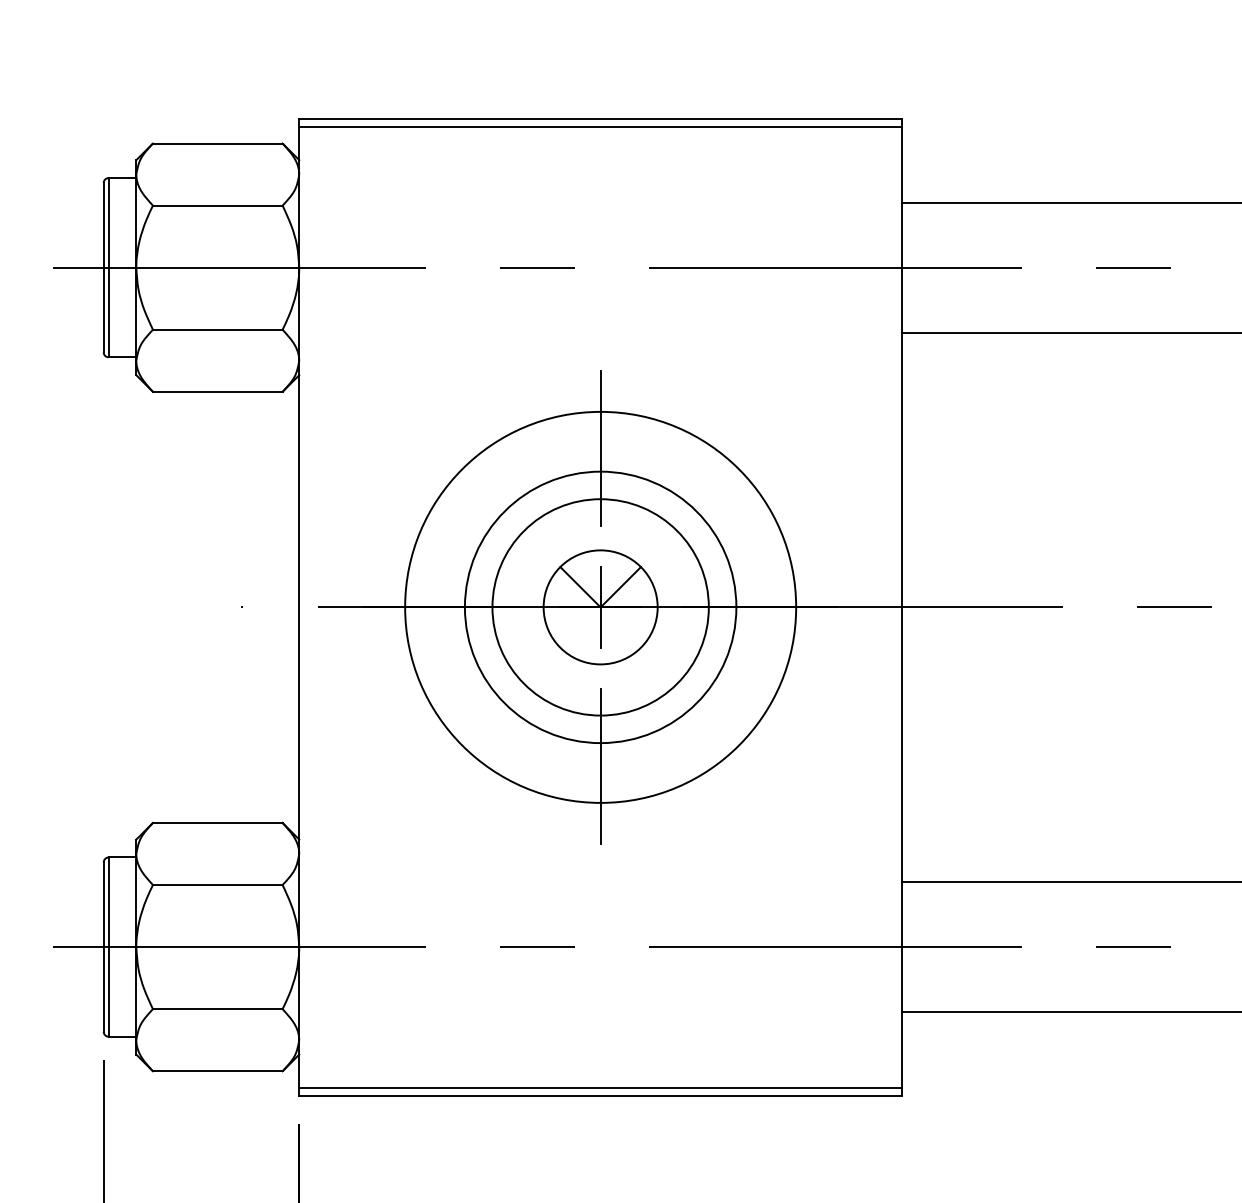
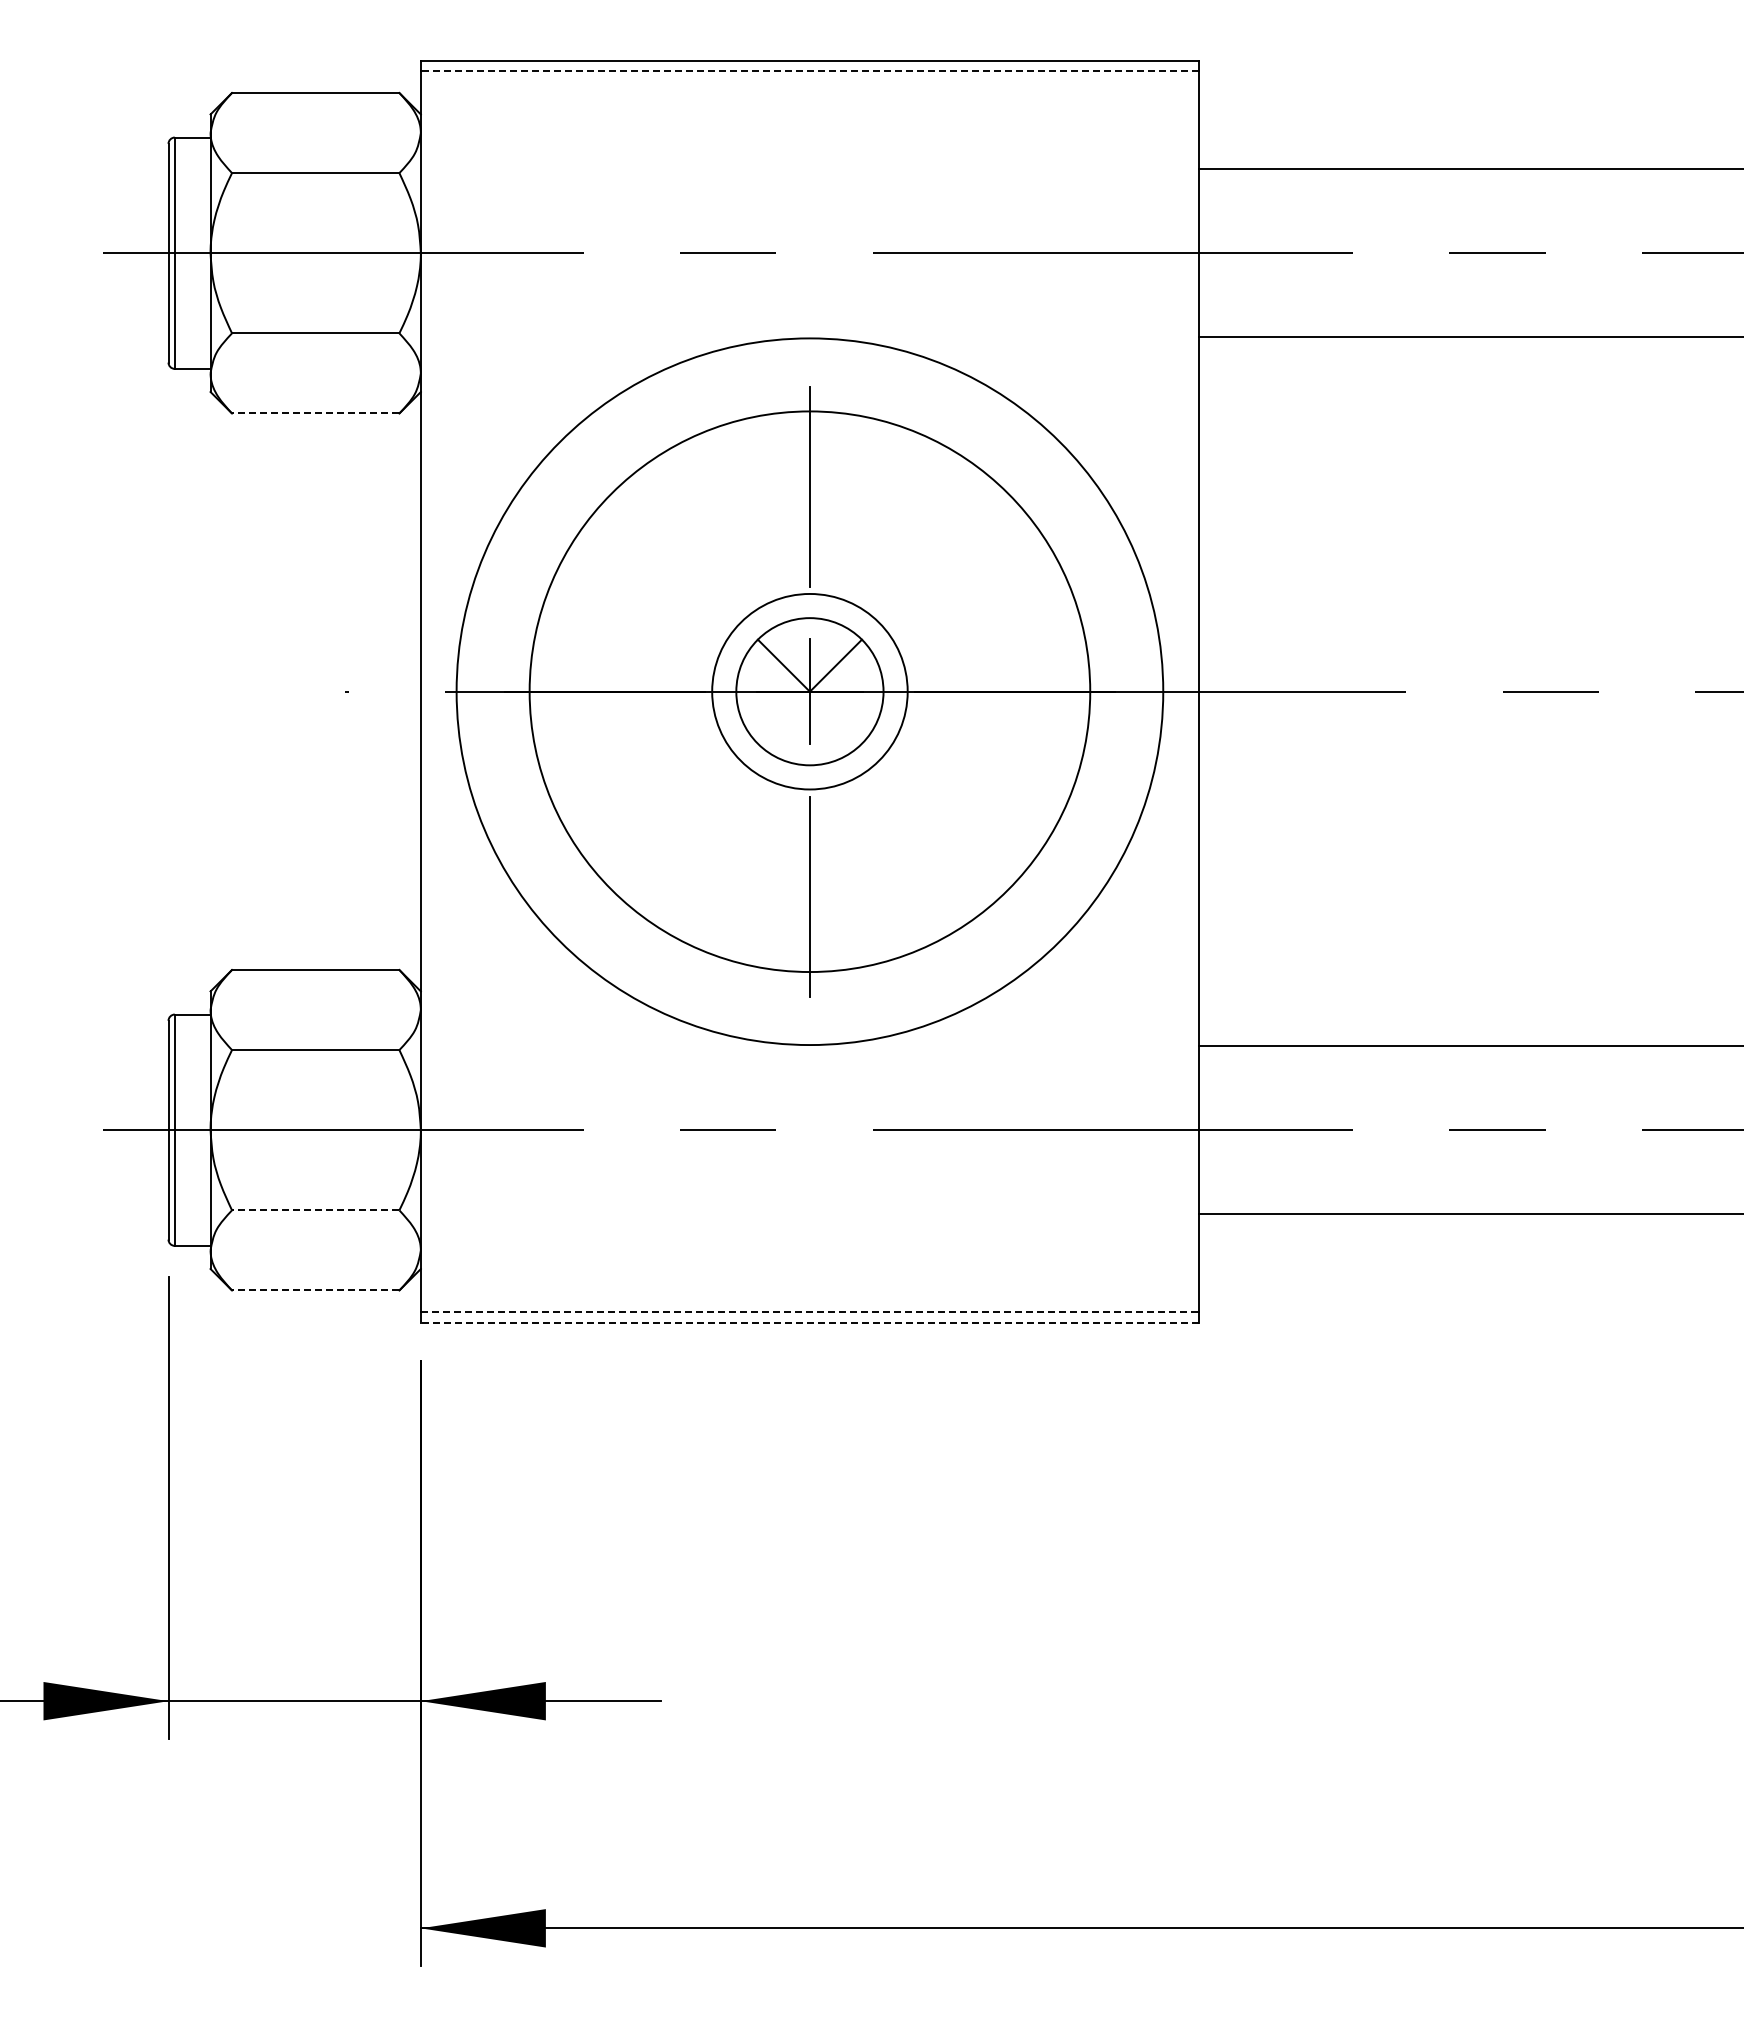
line: (600, 126) -> (809, 71), solid -> dashed
line: (217, 391) -> (315, 413), solid -> dashed
circle: (600, 607) -> (809, 691), size x0.7
circle: (600, 607) -> (809, 691), size x1.4
circle: (600, 607) -> (809, 691), size x1.6
line: (217, 1009) -> (315, 1210), solid -> dashed
line: (217, 1071) -> (315, 1290), solid -> dashed
line: (601, 1088) -> (810, 1312), solid -> dashed
line: (600, 1096) -> (809, 1322), solid -> dashed

